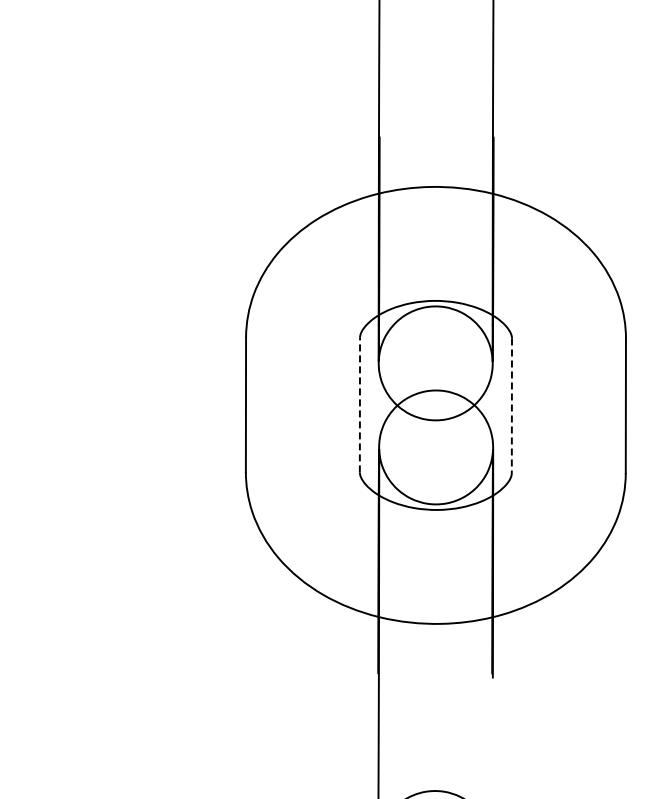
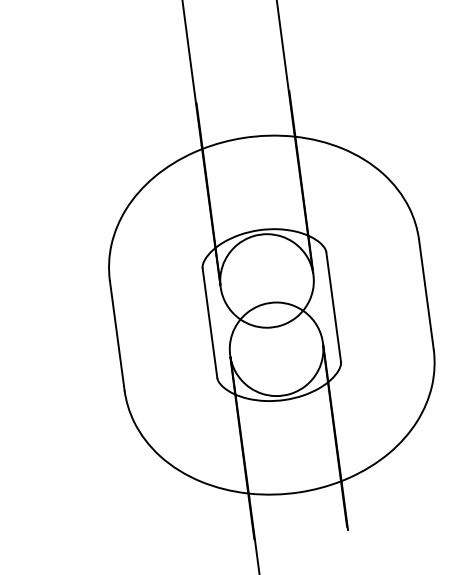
line: (359, 404) -> (209, 322), dashed -> solid
line: (511, 406) -> (333, 307), dashed -> solid

